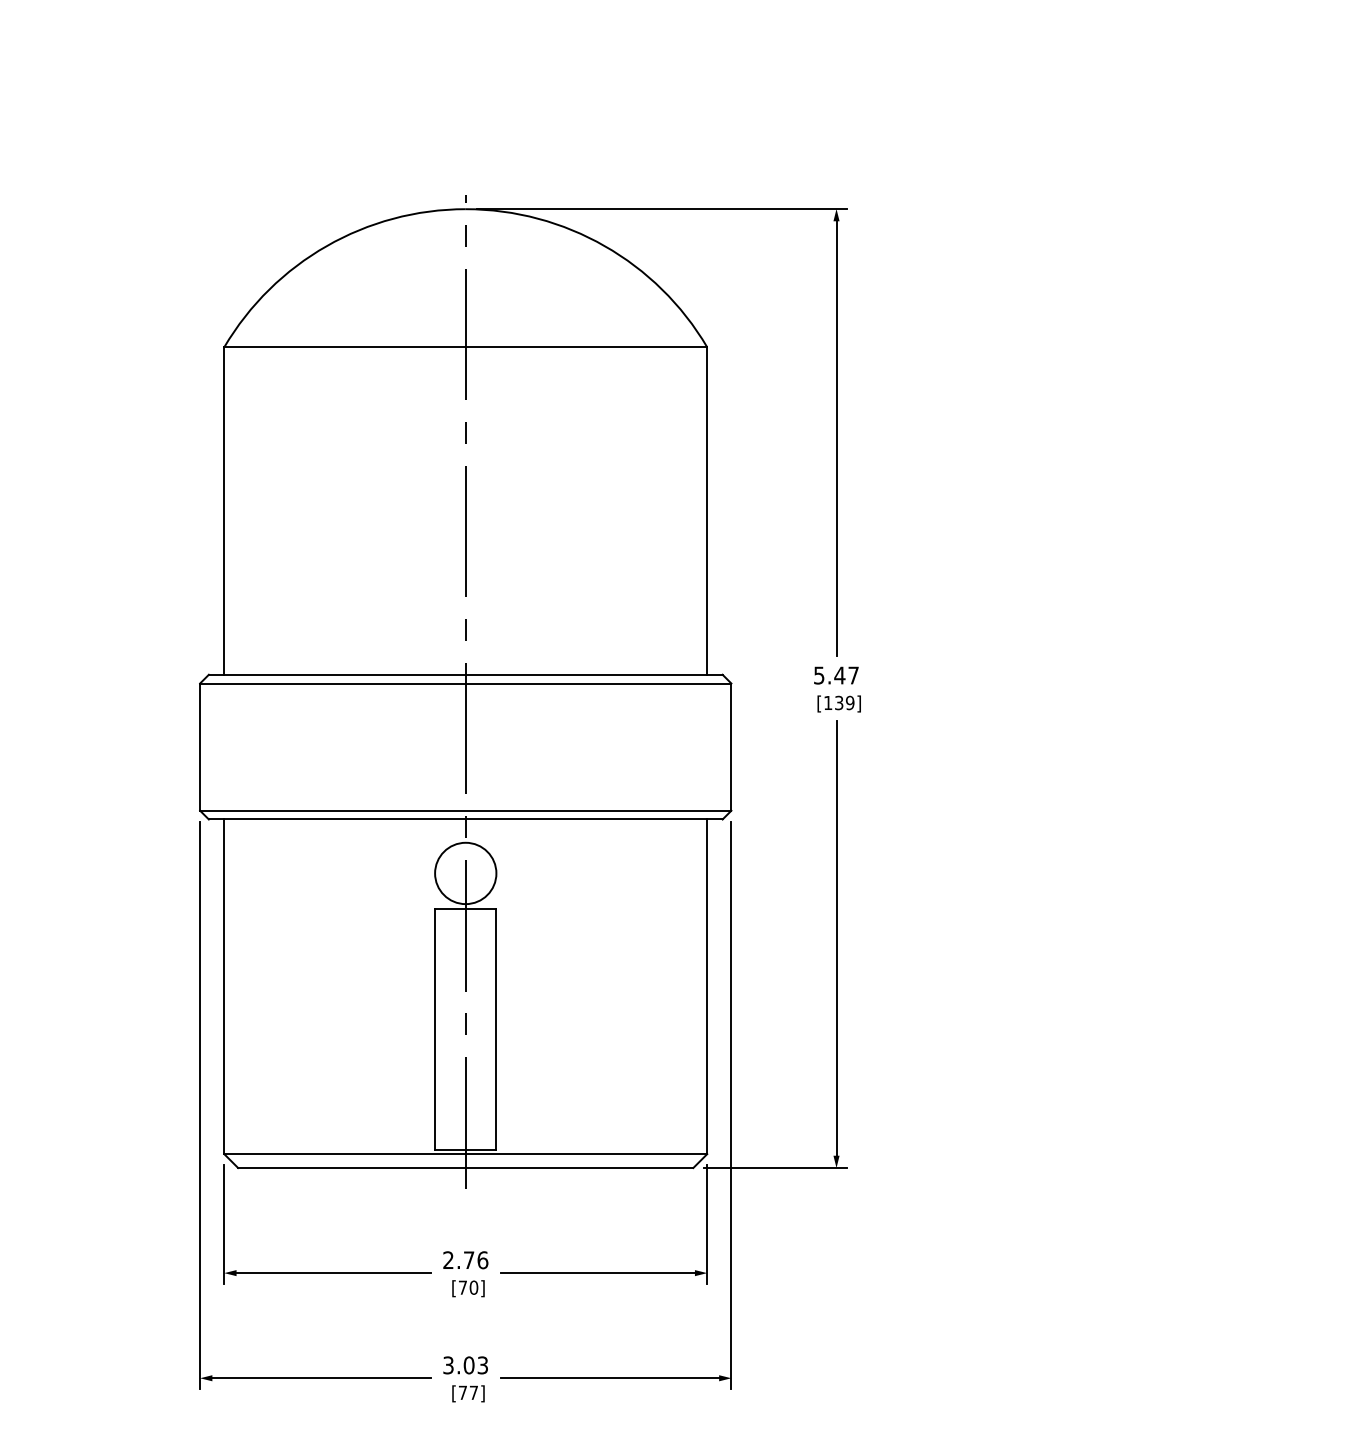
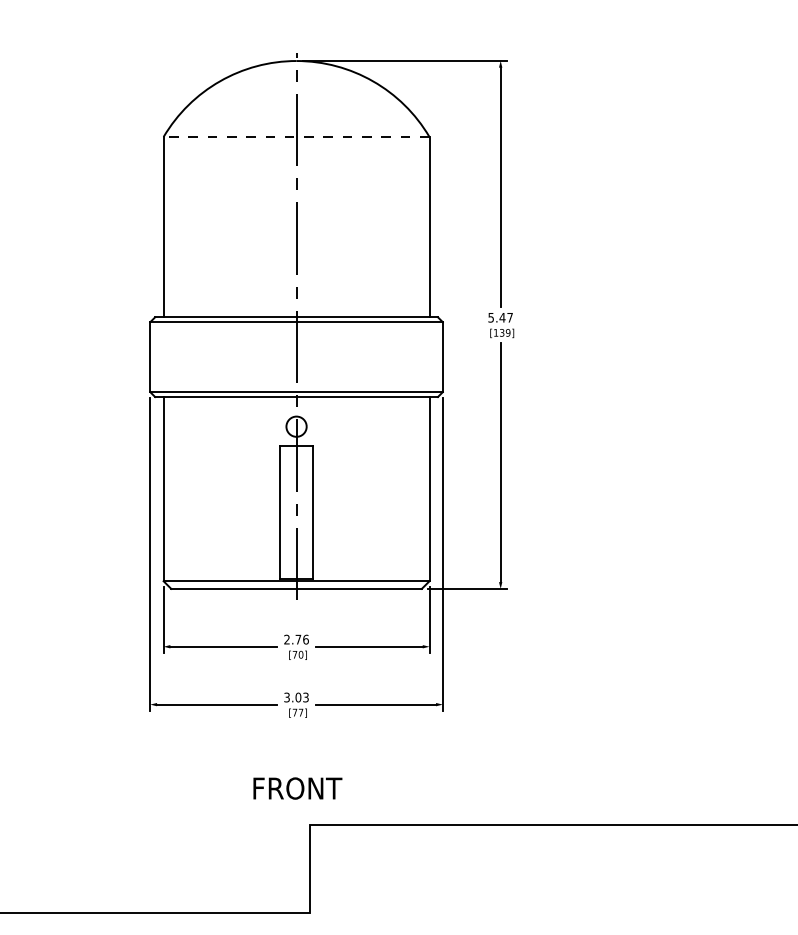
line: (465, 346) -> (296, 136), solid -> dashed
circle: (465, 873) -> (296, 426), size x0.6

